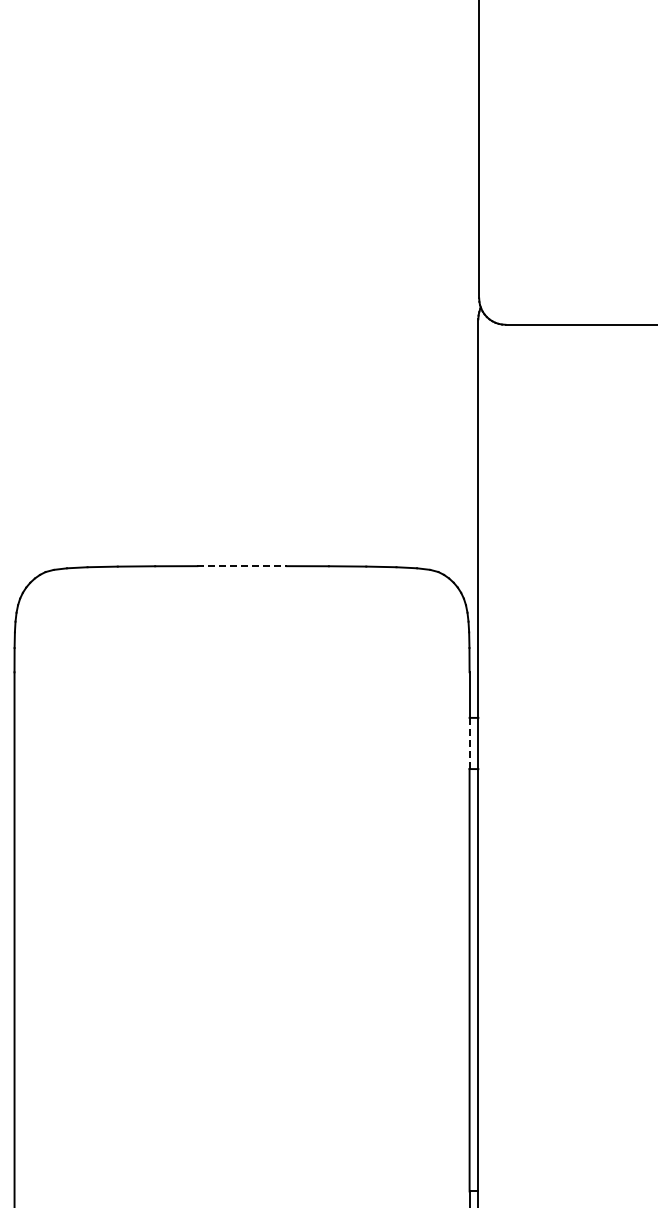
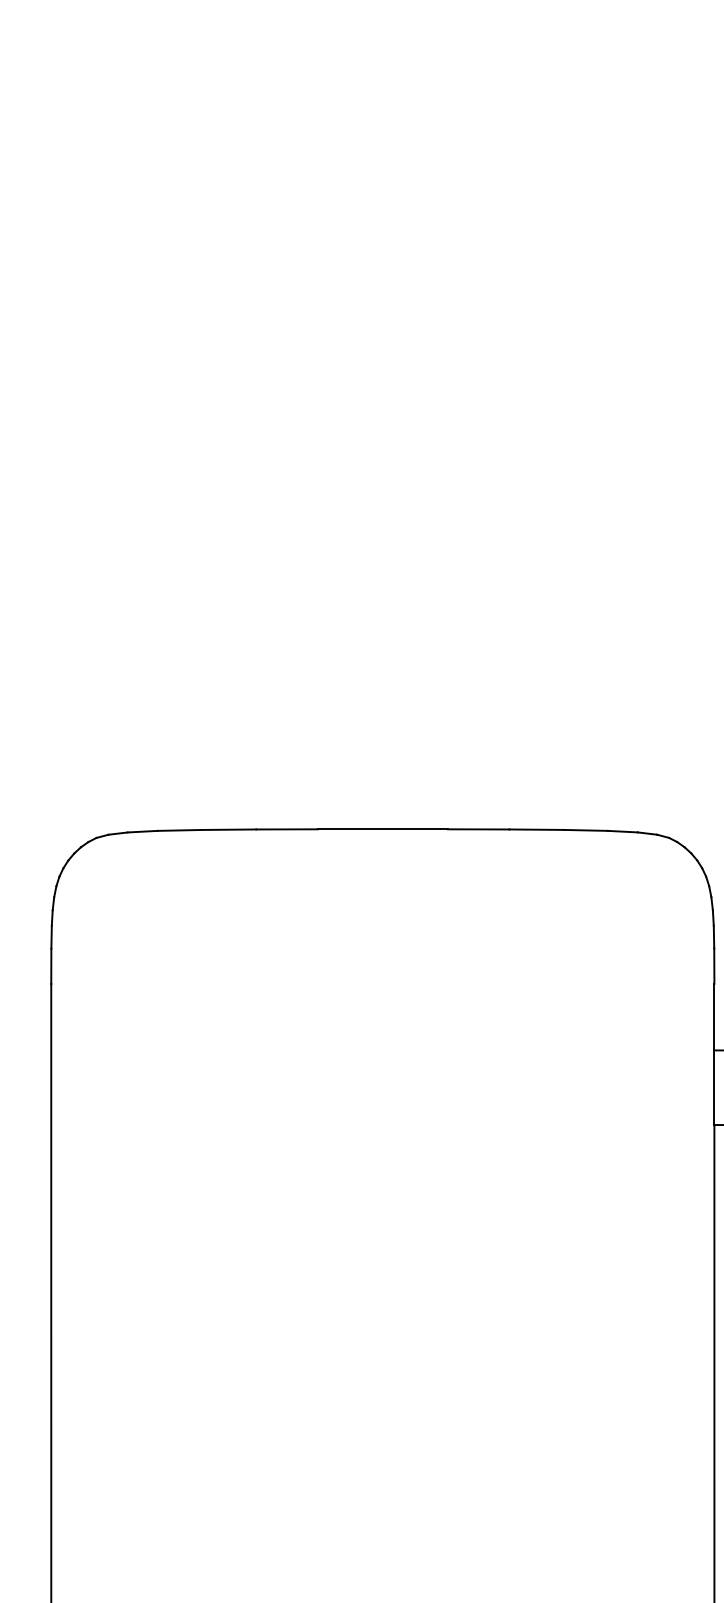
line: (242, 566) -> (383, 829), dashed -> solid
line: (469, 743) -> (714, 1087), dashed -> solid

